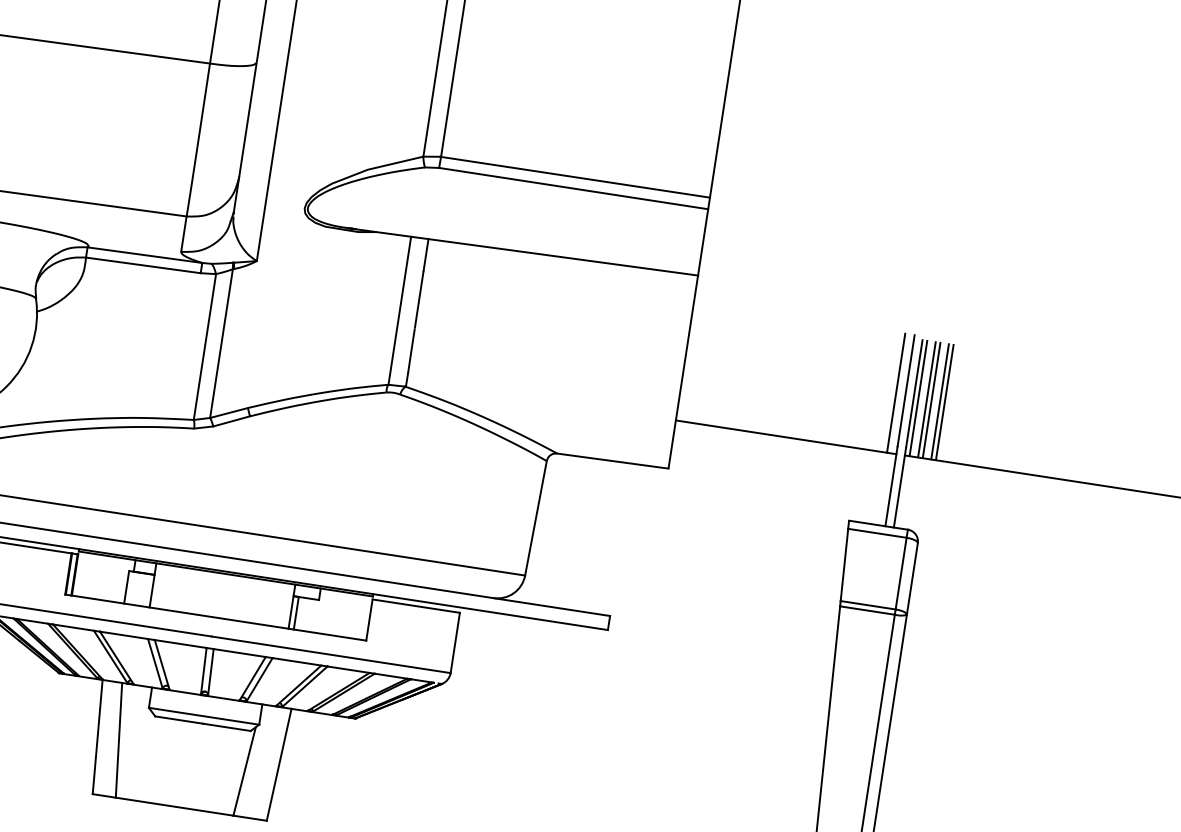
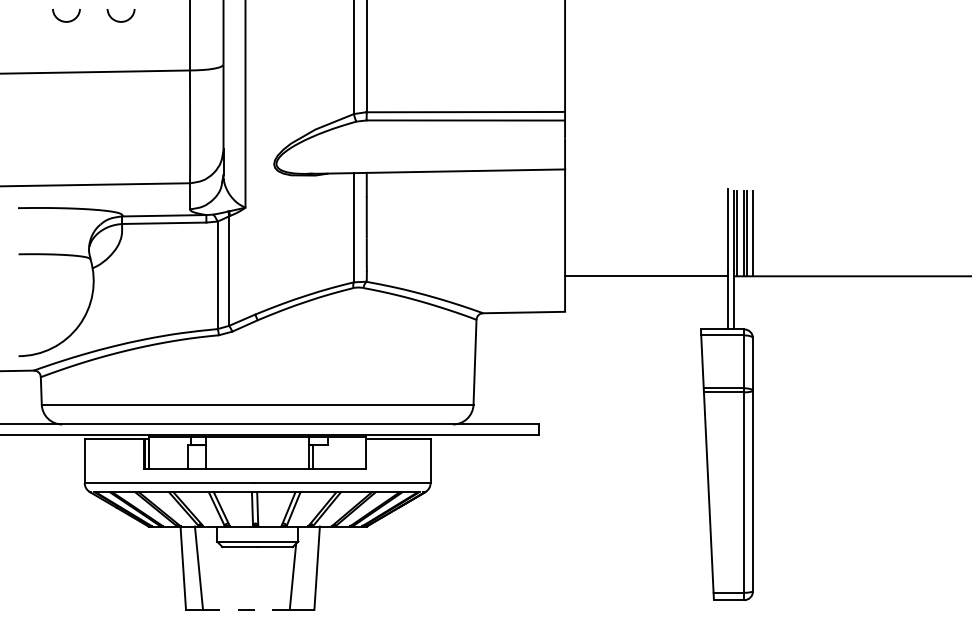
line: (895, 393) -> (720, 232), removed
line: (944, 402) -> (756, 233), removed
line: (173, 805) -> (245, 609), solid -> dashed

